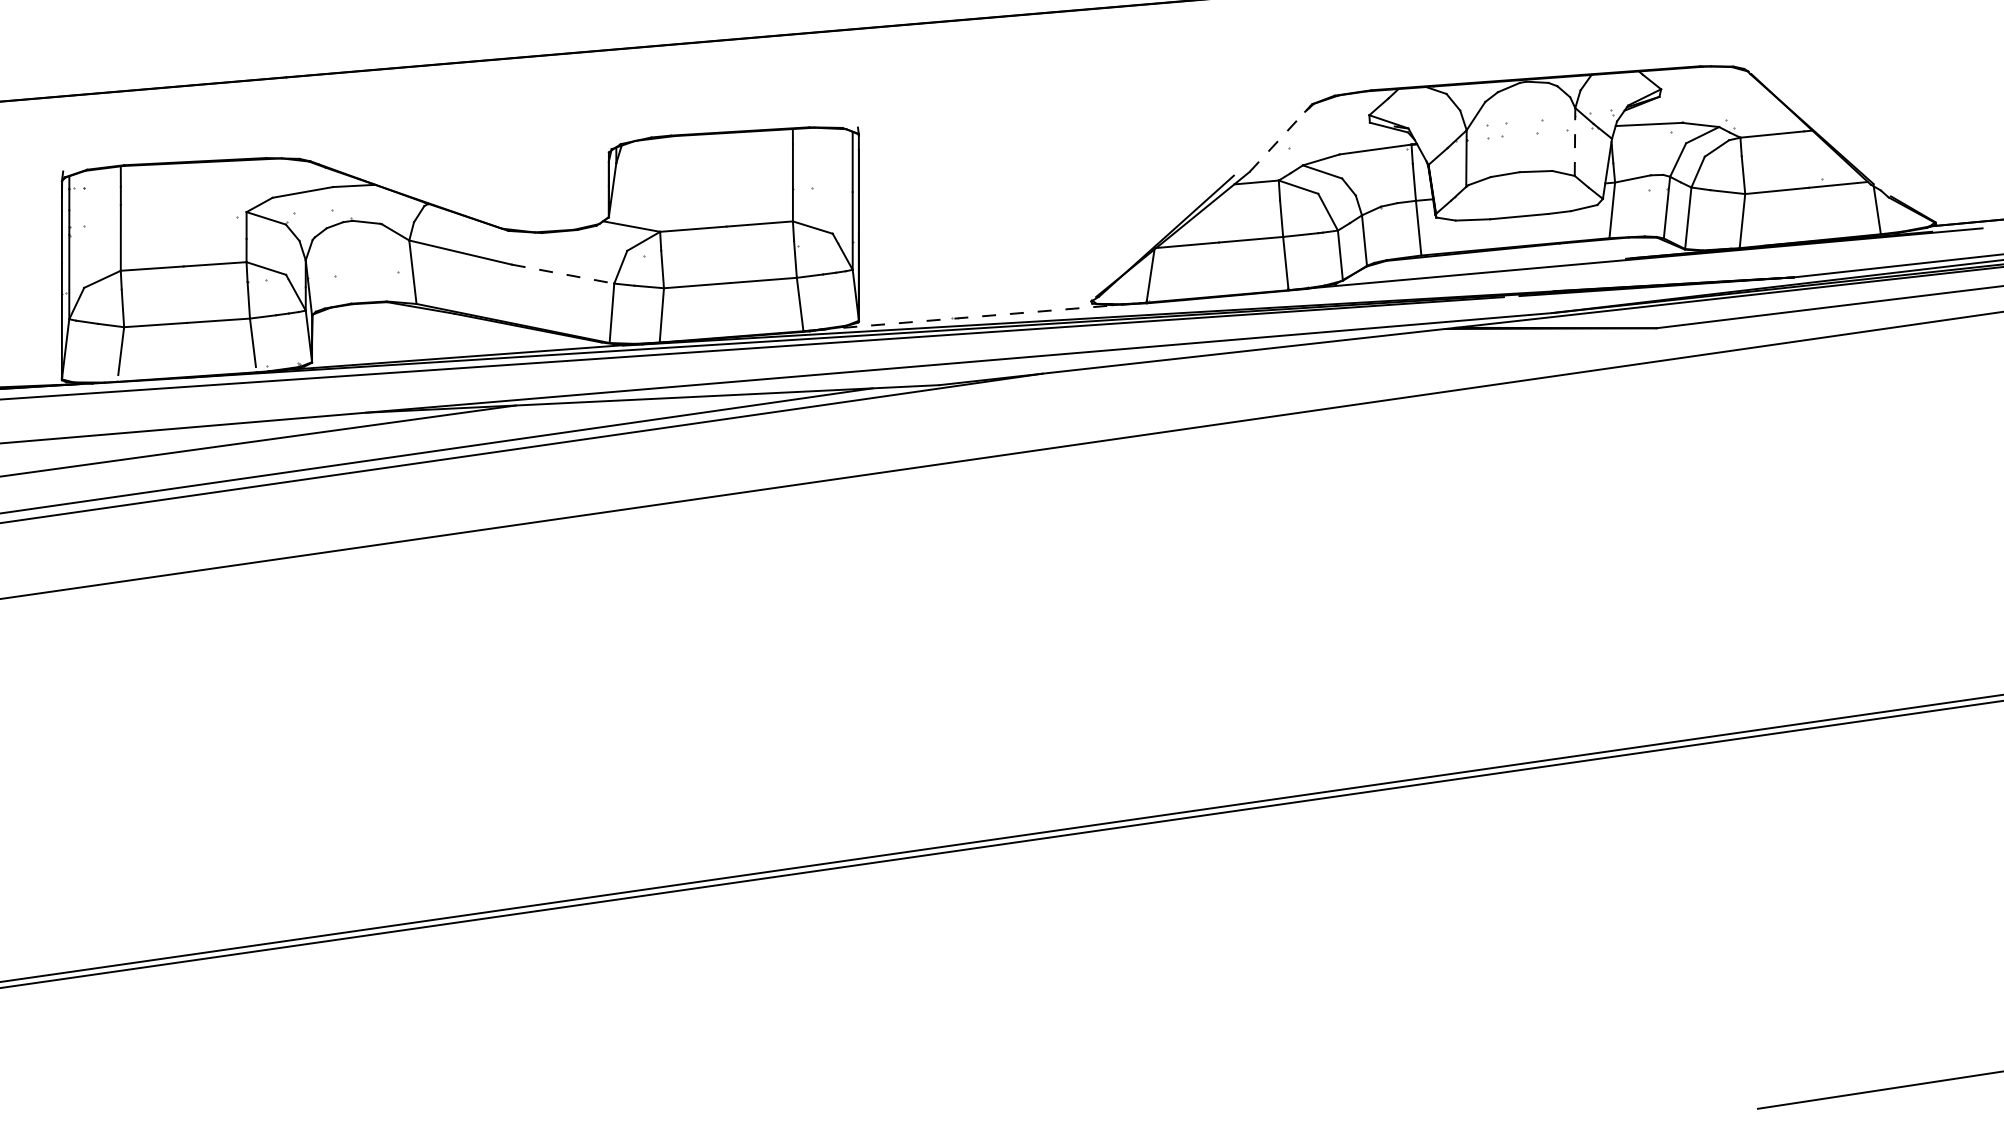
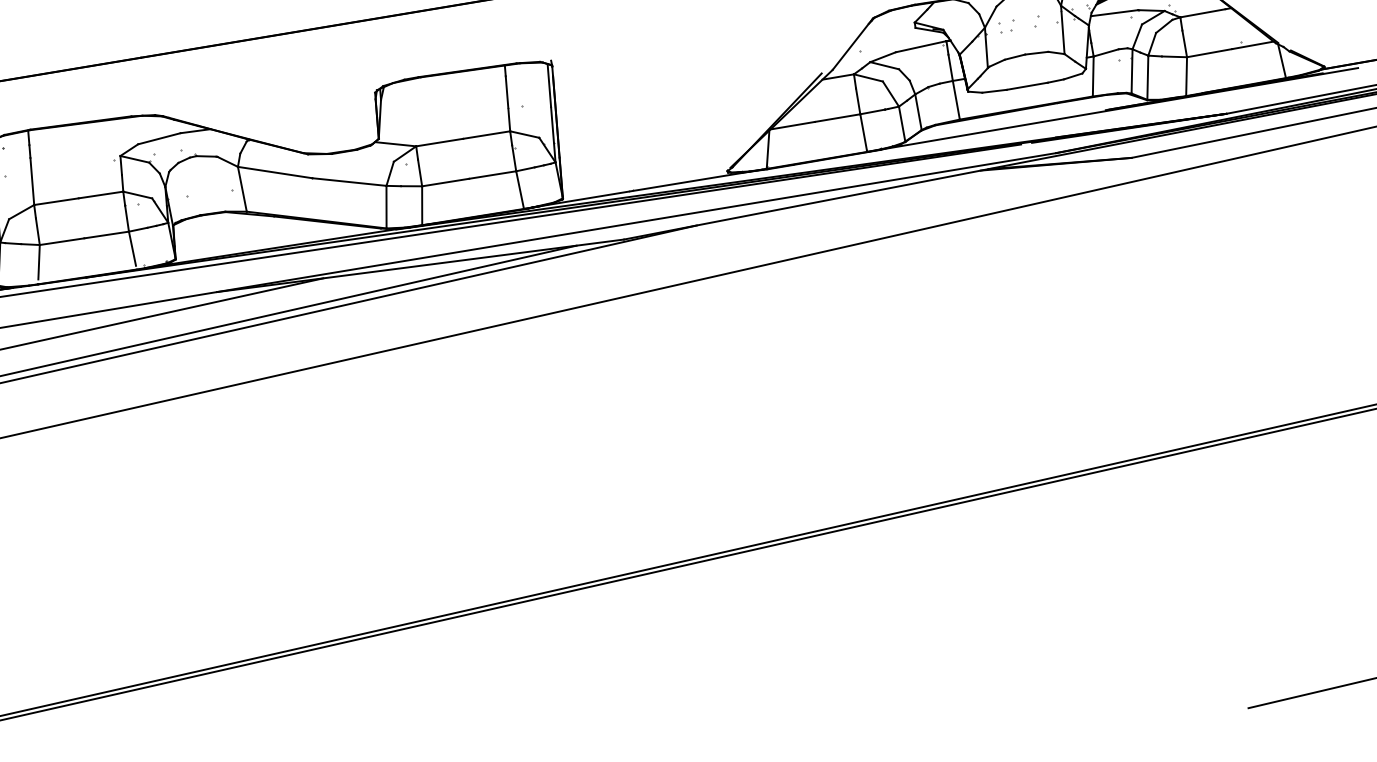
line: (1280, 138) -> (852, 44), dashed -> solid
line: (1575, 142) -> (1063, 30), dashed -> solid
line: (563, 274) -> (349, 182), dashed -> solid
line: (981, 316) -> (649, 188), dashed -> solid

